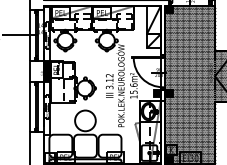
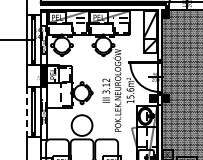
line: (30, 107) -> (27, 112), solid -> dashed

